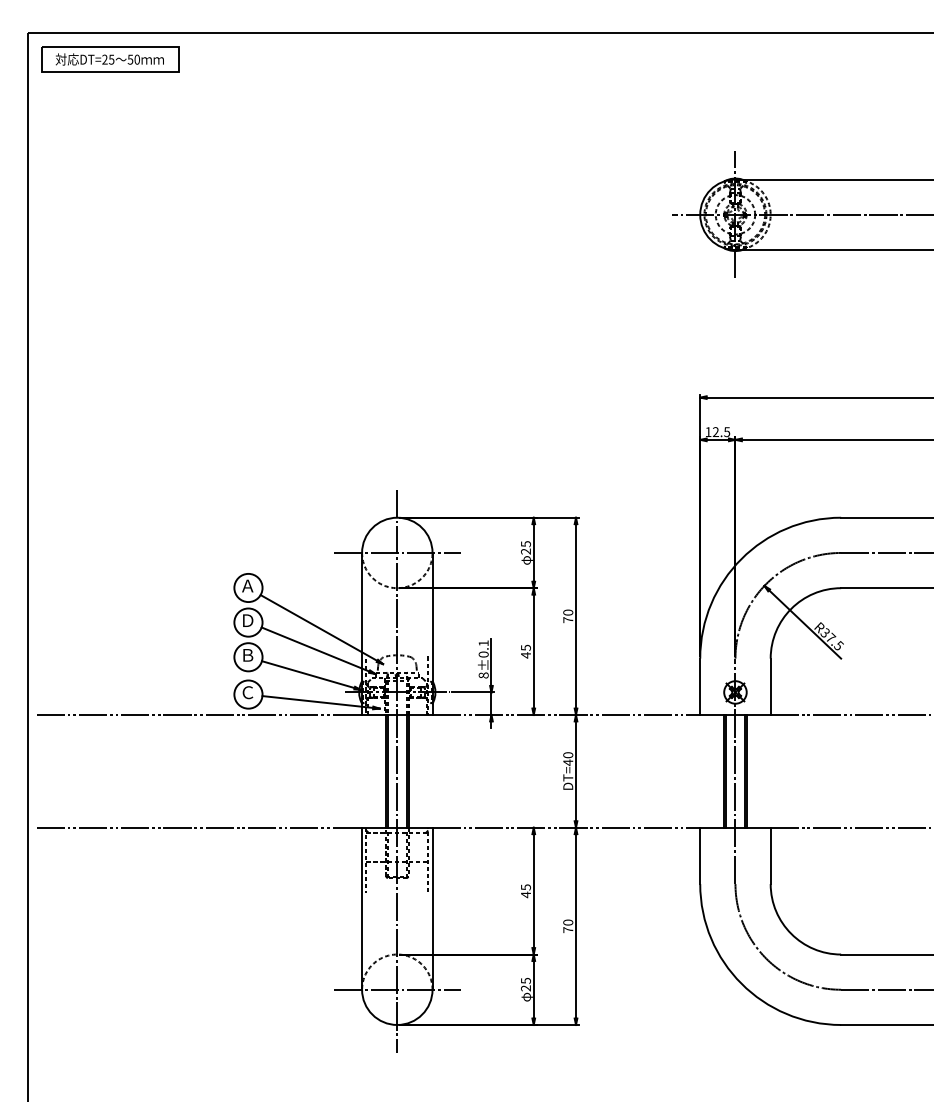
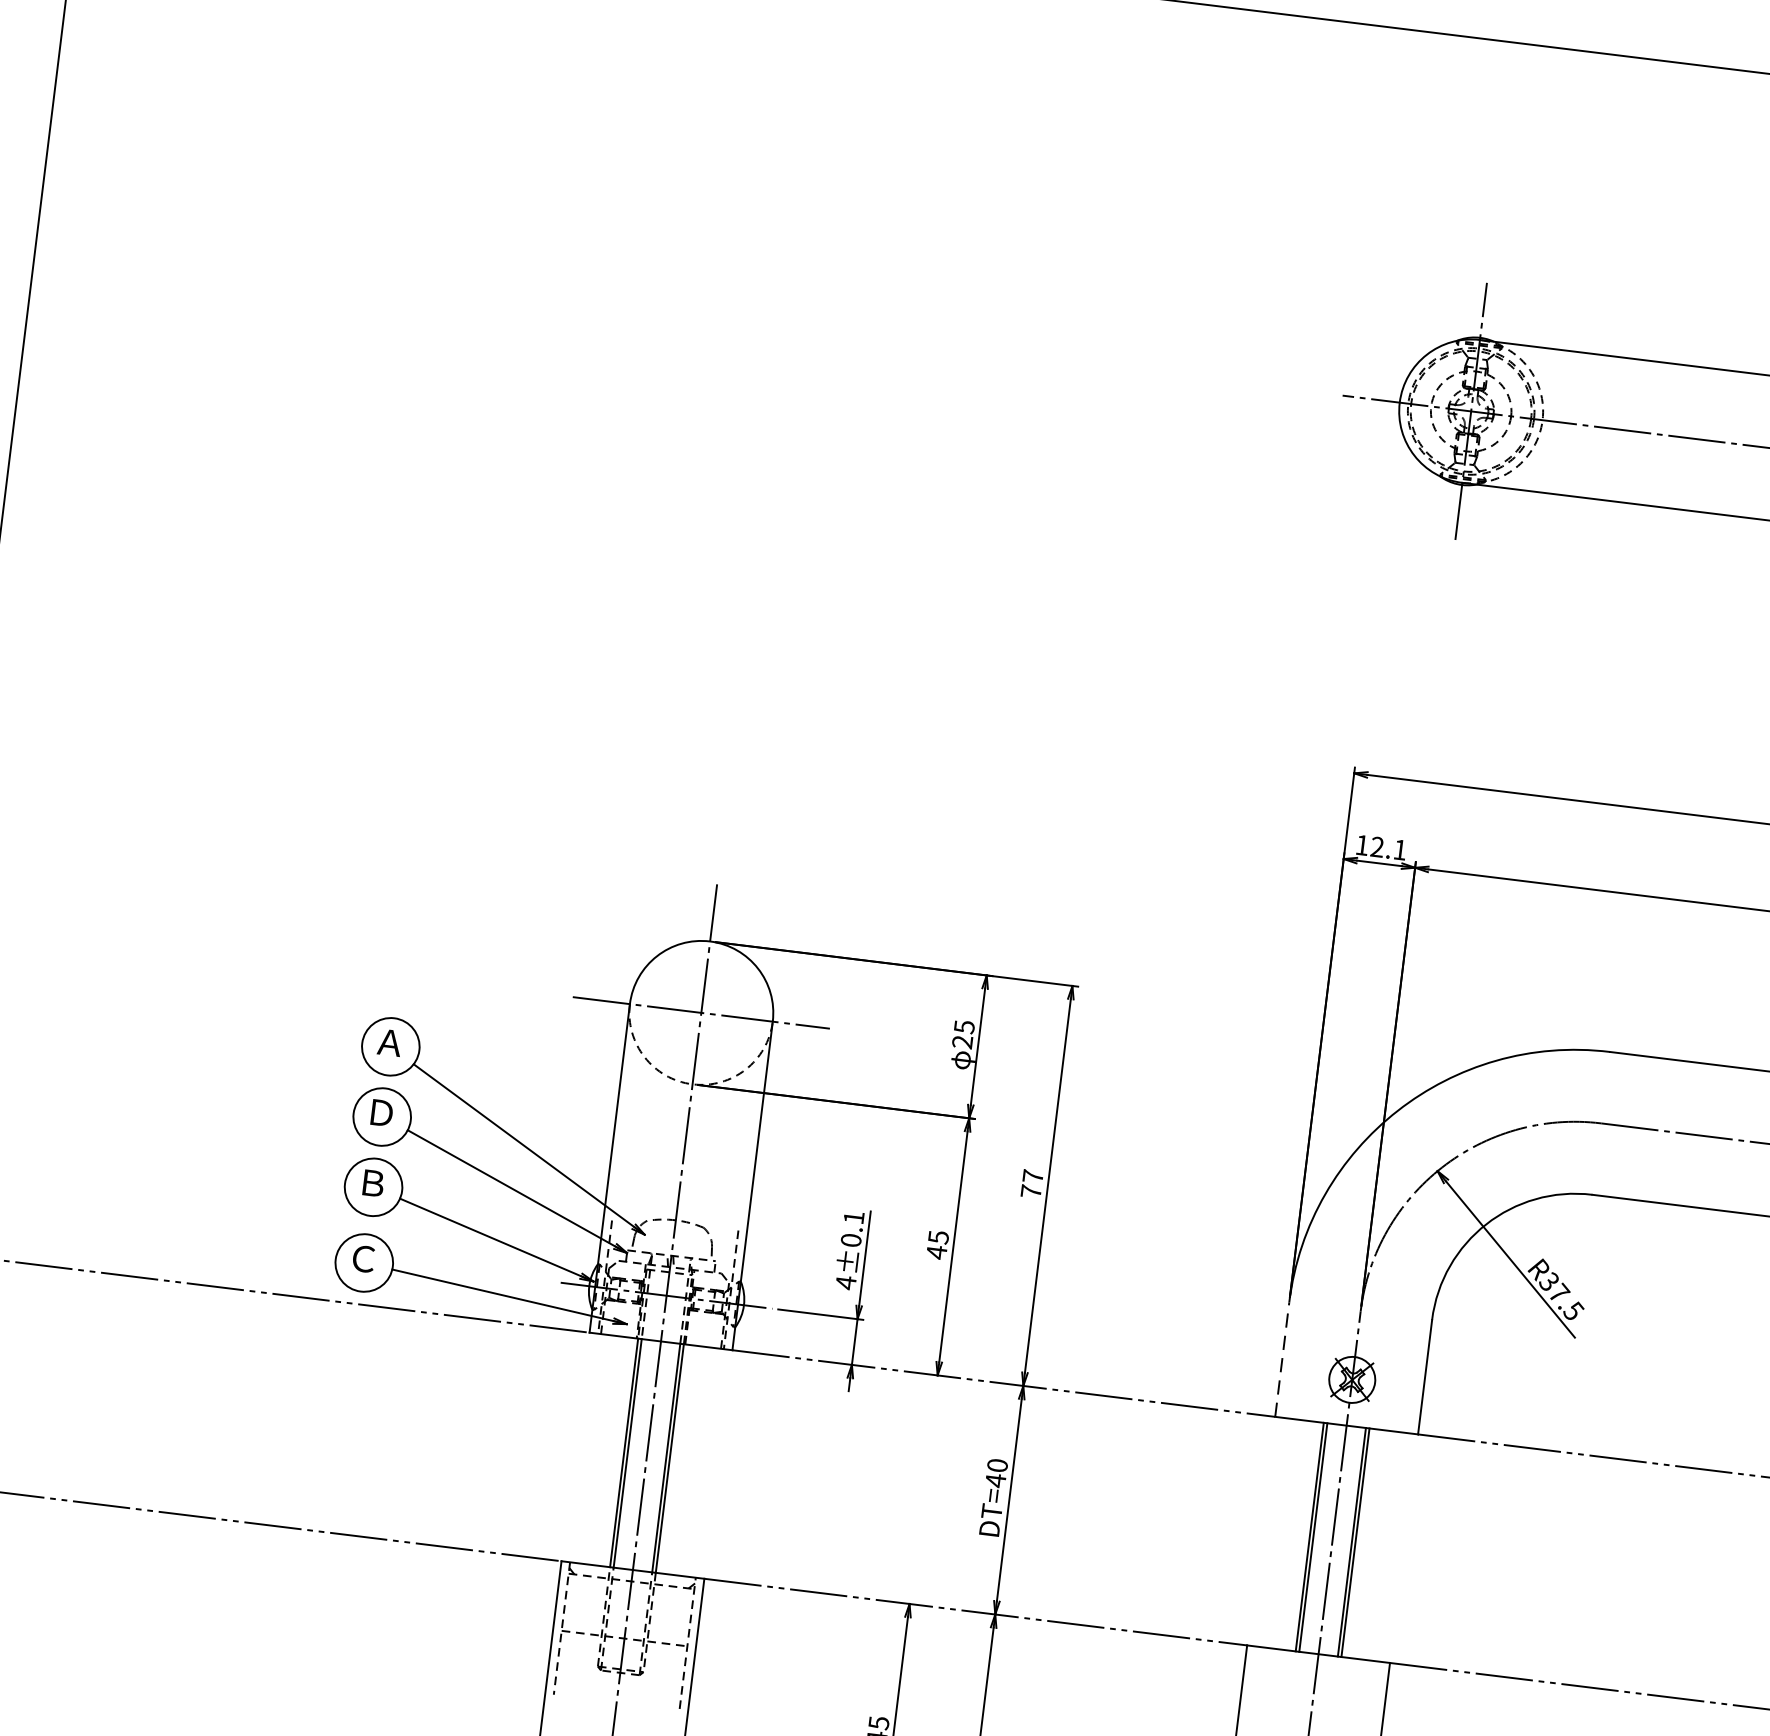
text: (727, 432) -> (1400, 850), 12.5 -> 12.1
text: (568, 612) -> (1033, 1176), 70 -> 77
text: (483, 675) -> (845, 1282), 8±0.1 -> 4±0.1
line: (700, 686) -> (1282, 1359), solid -> dashed

